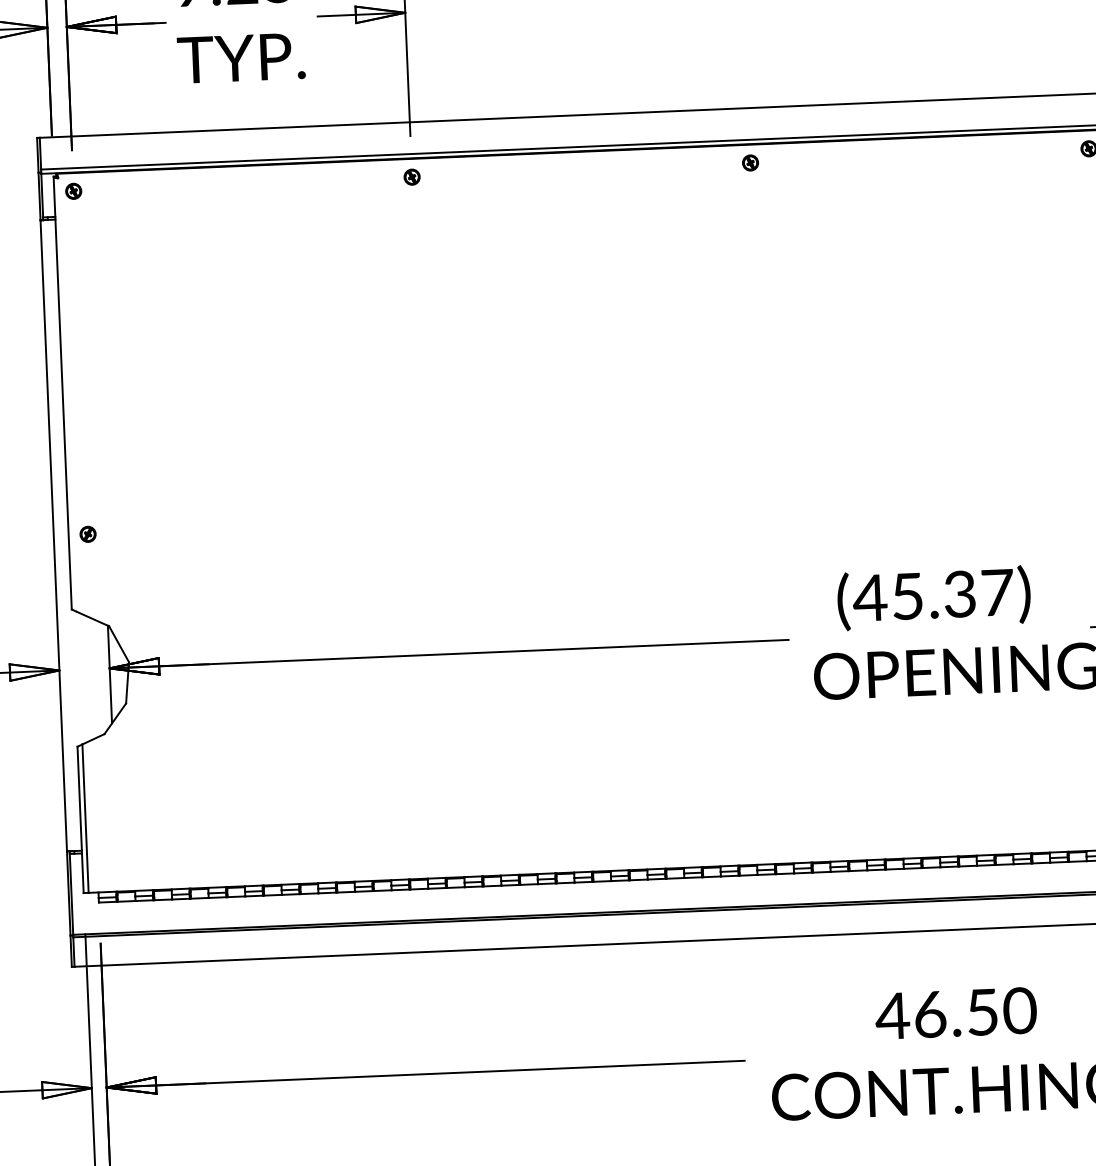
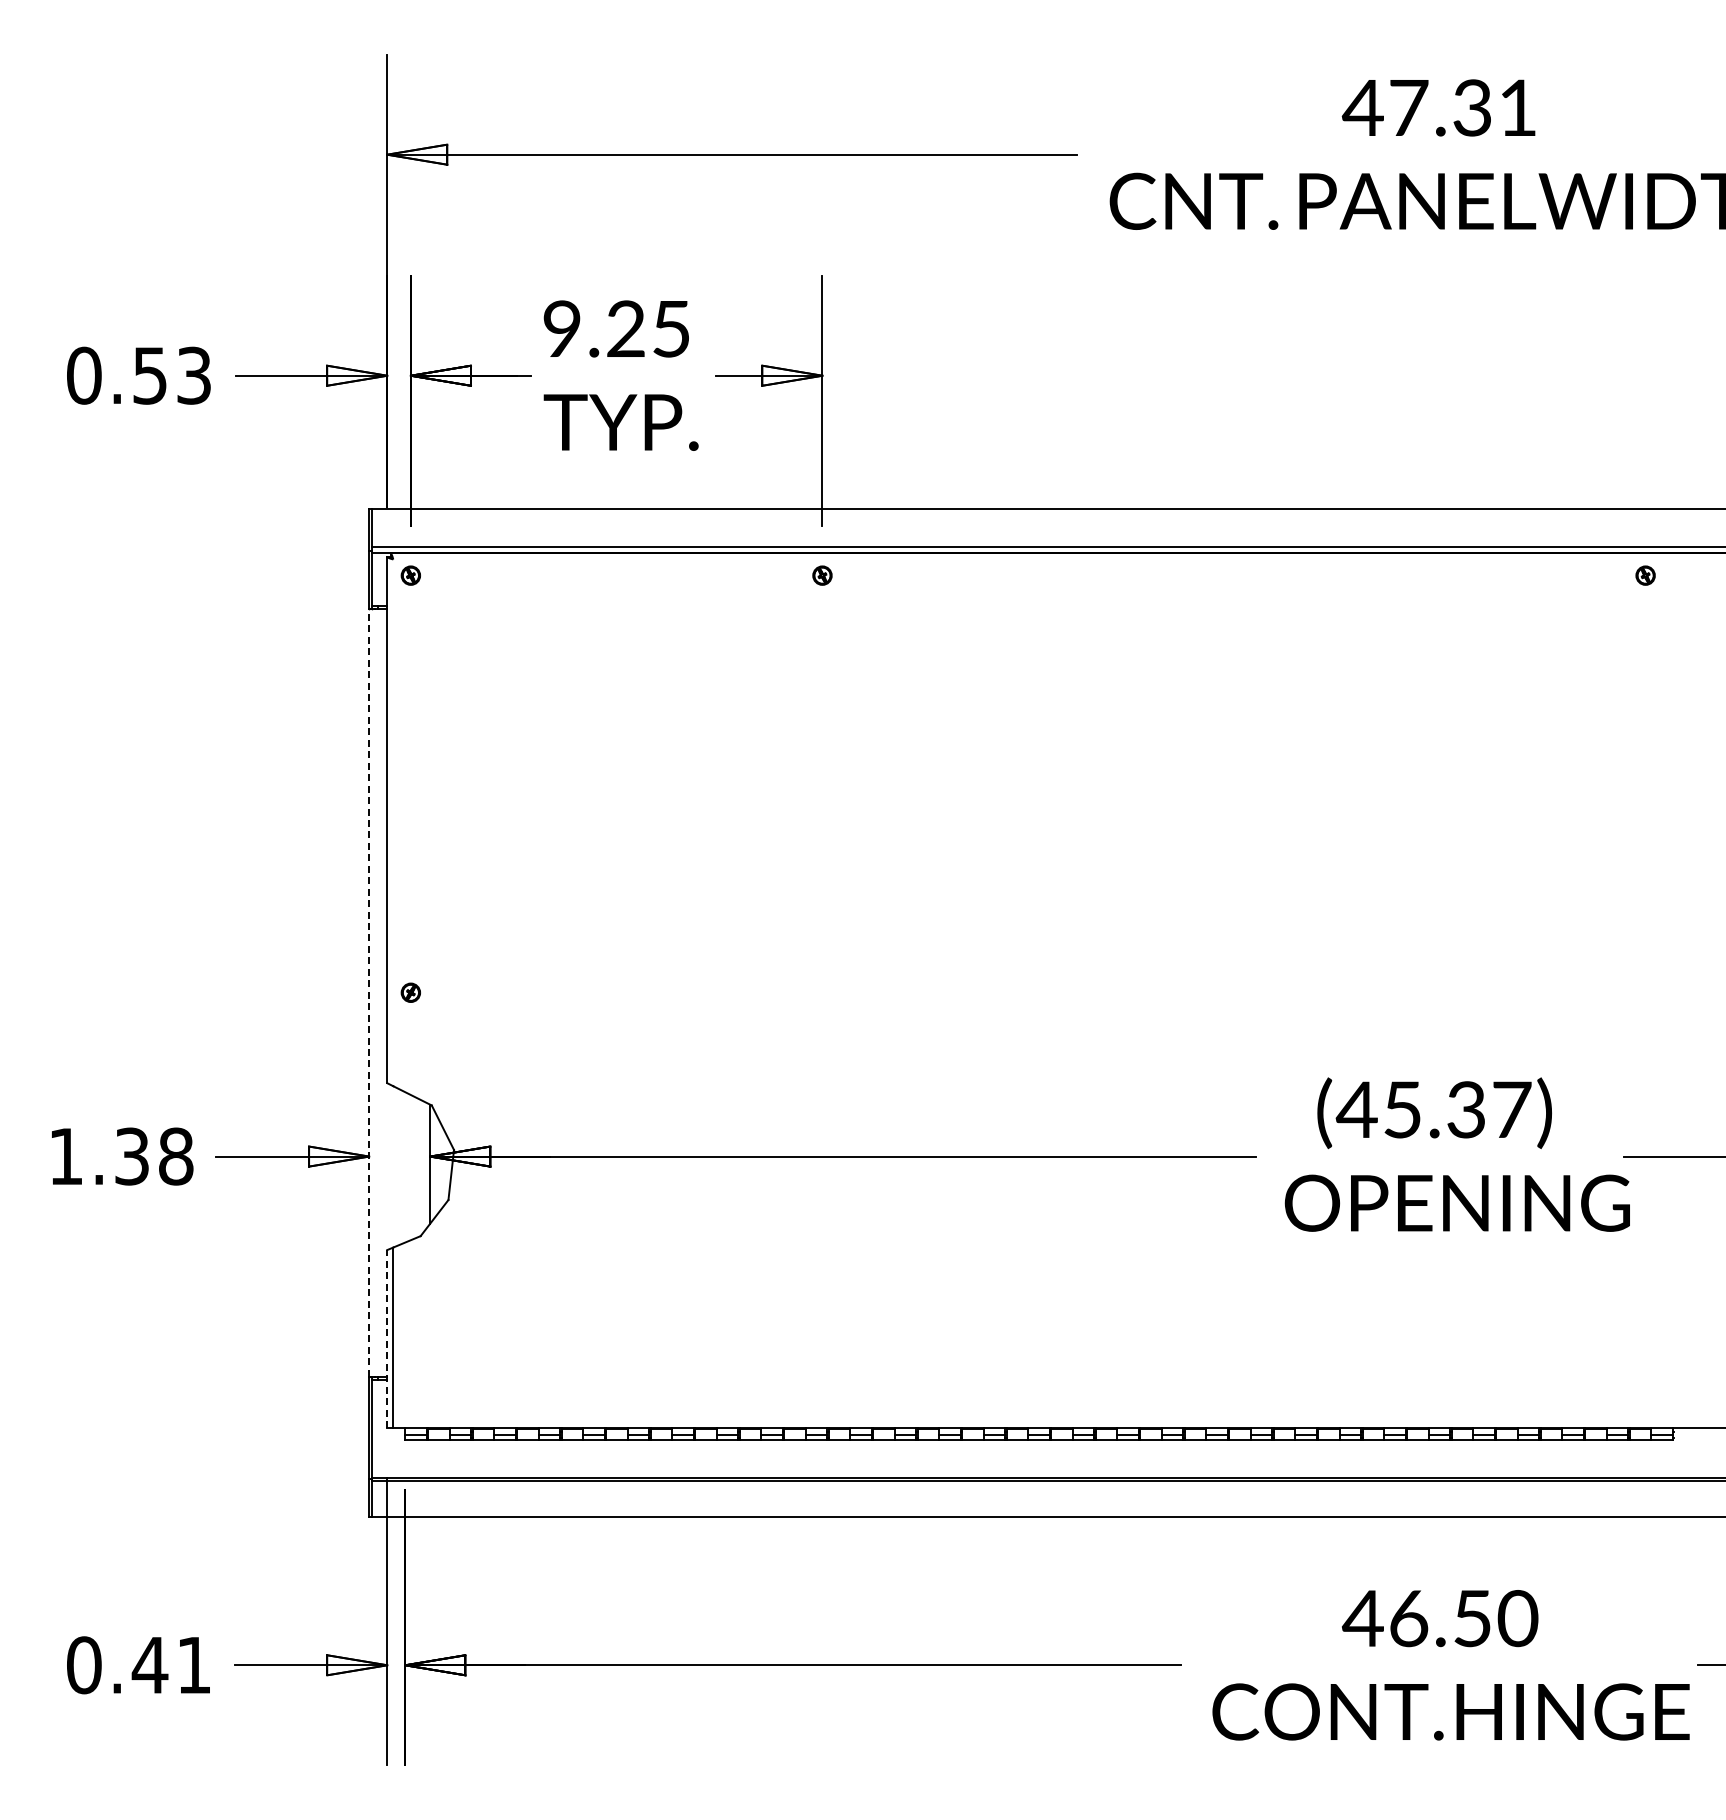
part: (750, 162) -> (1233, 575), removed
line: (54, 535) -> (369, 992), solid -> dashed
line: (80, 820) -> (387, 1339), solid -> dashed

